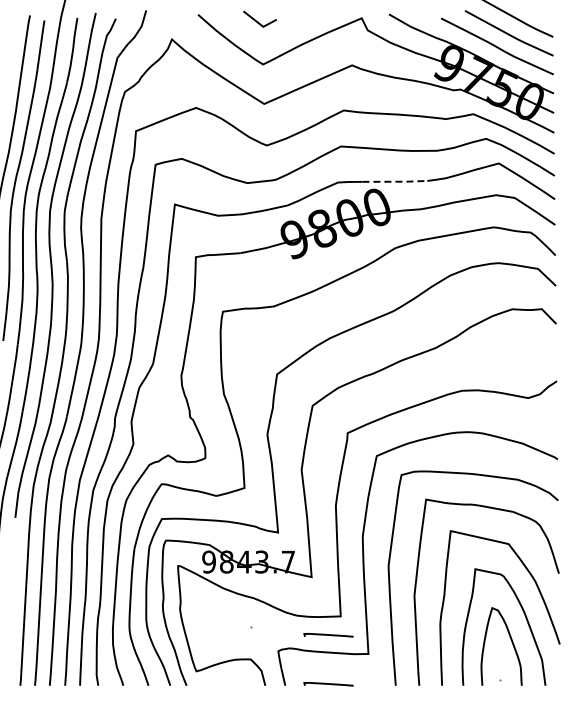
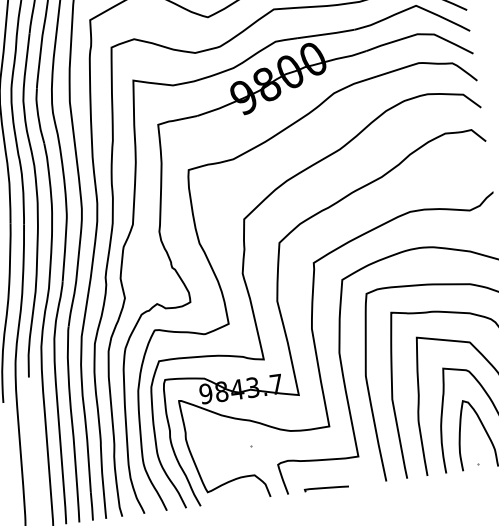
line: (396, 181) -> (327, 33), dashed -> solid
curve: (328, 635) -> (320, 444), removed

